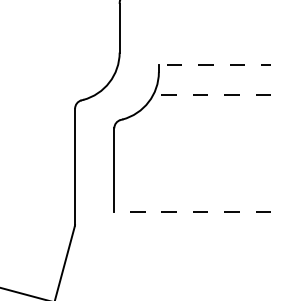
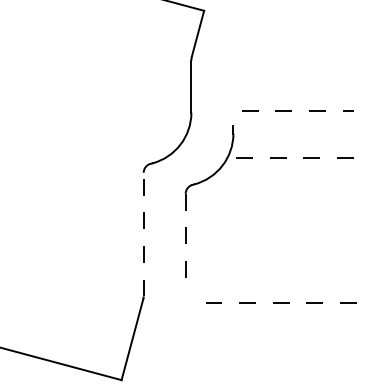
line: (213, 64) -> (291, 110), moved
line: (74, 166) -> (143, 234), solid -> dashed
line: (114, 170) -> (185, 238), solid -> dashed
line: (200, 212) -> (281, 302), moved

